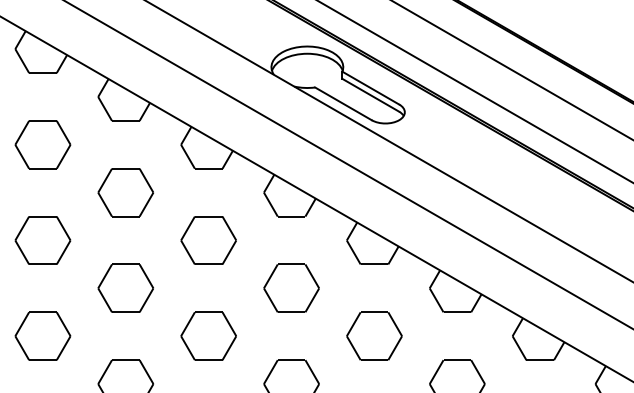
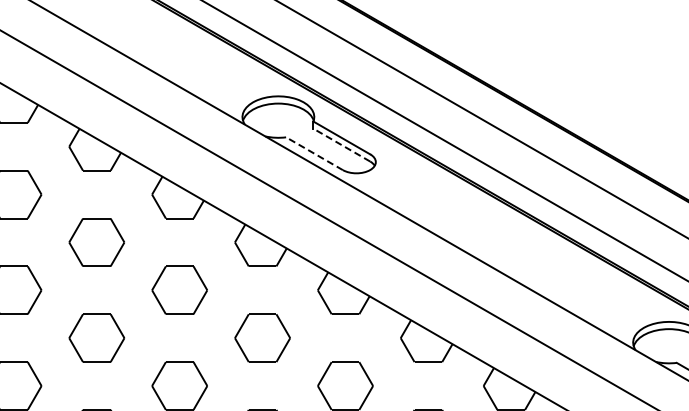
line: (370, 95) -> (341, 145), solid -> dashed
line: (343, 103) -> (314, 153), solid -> dashed

